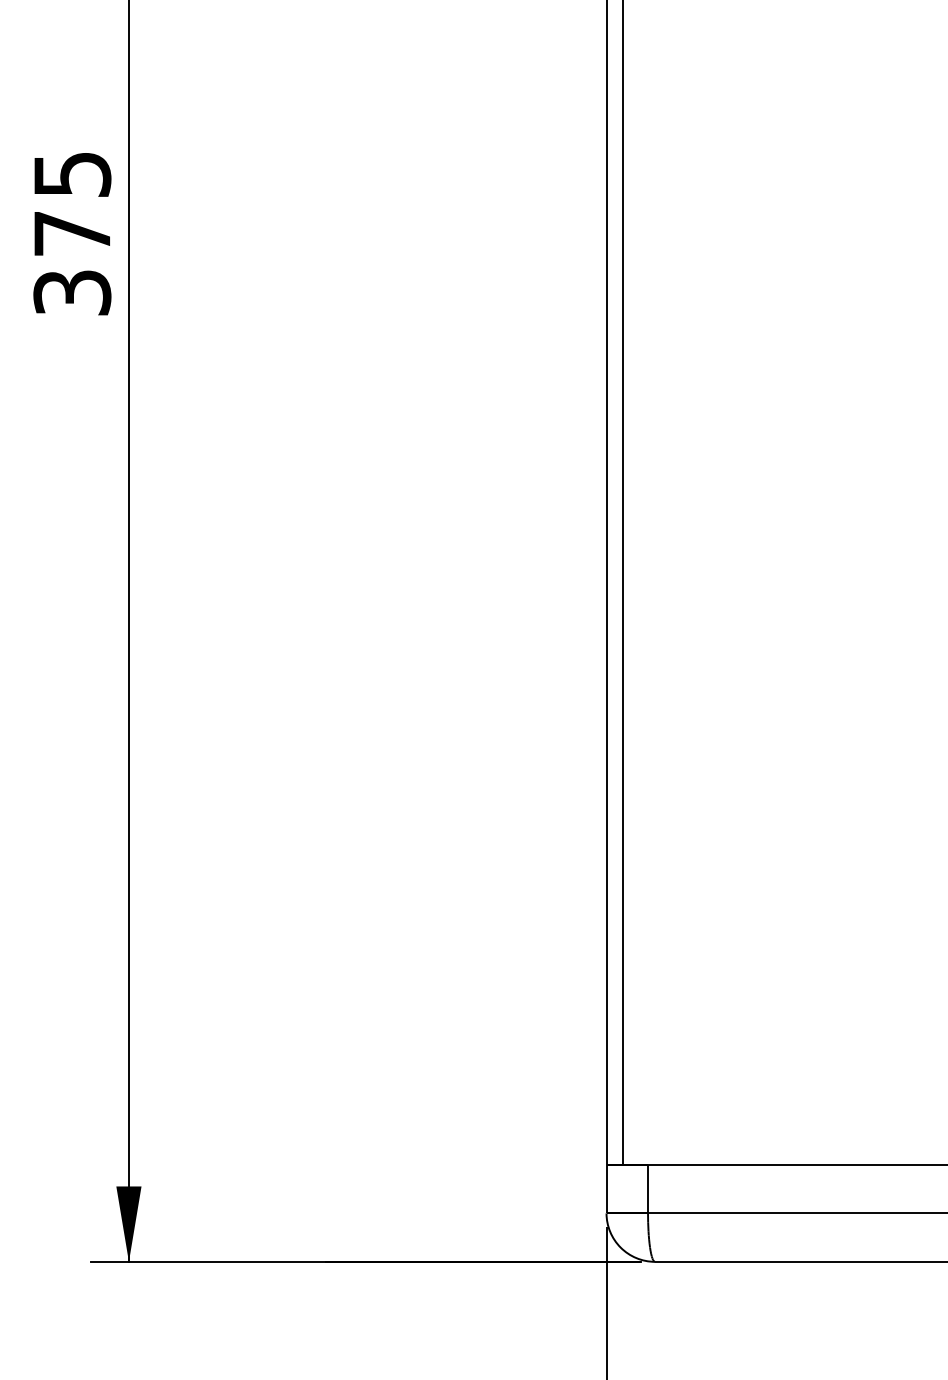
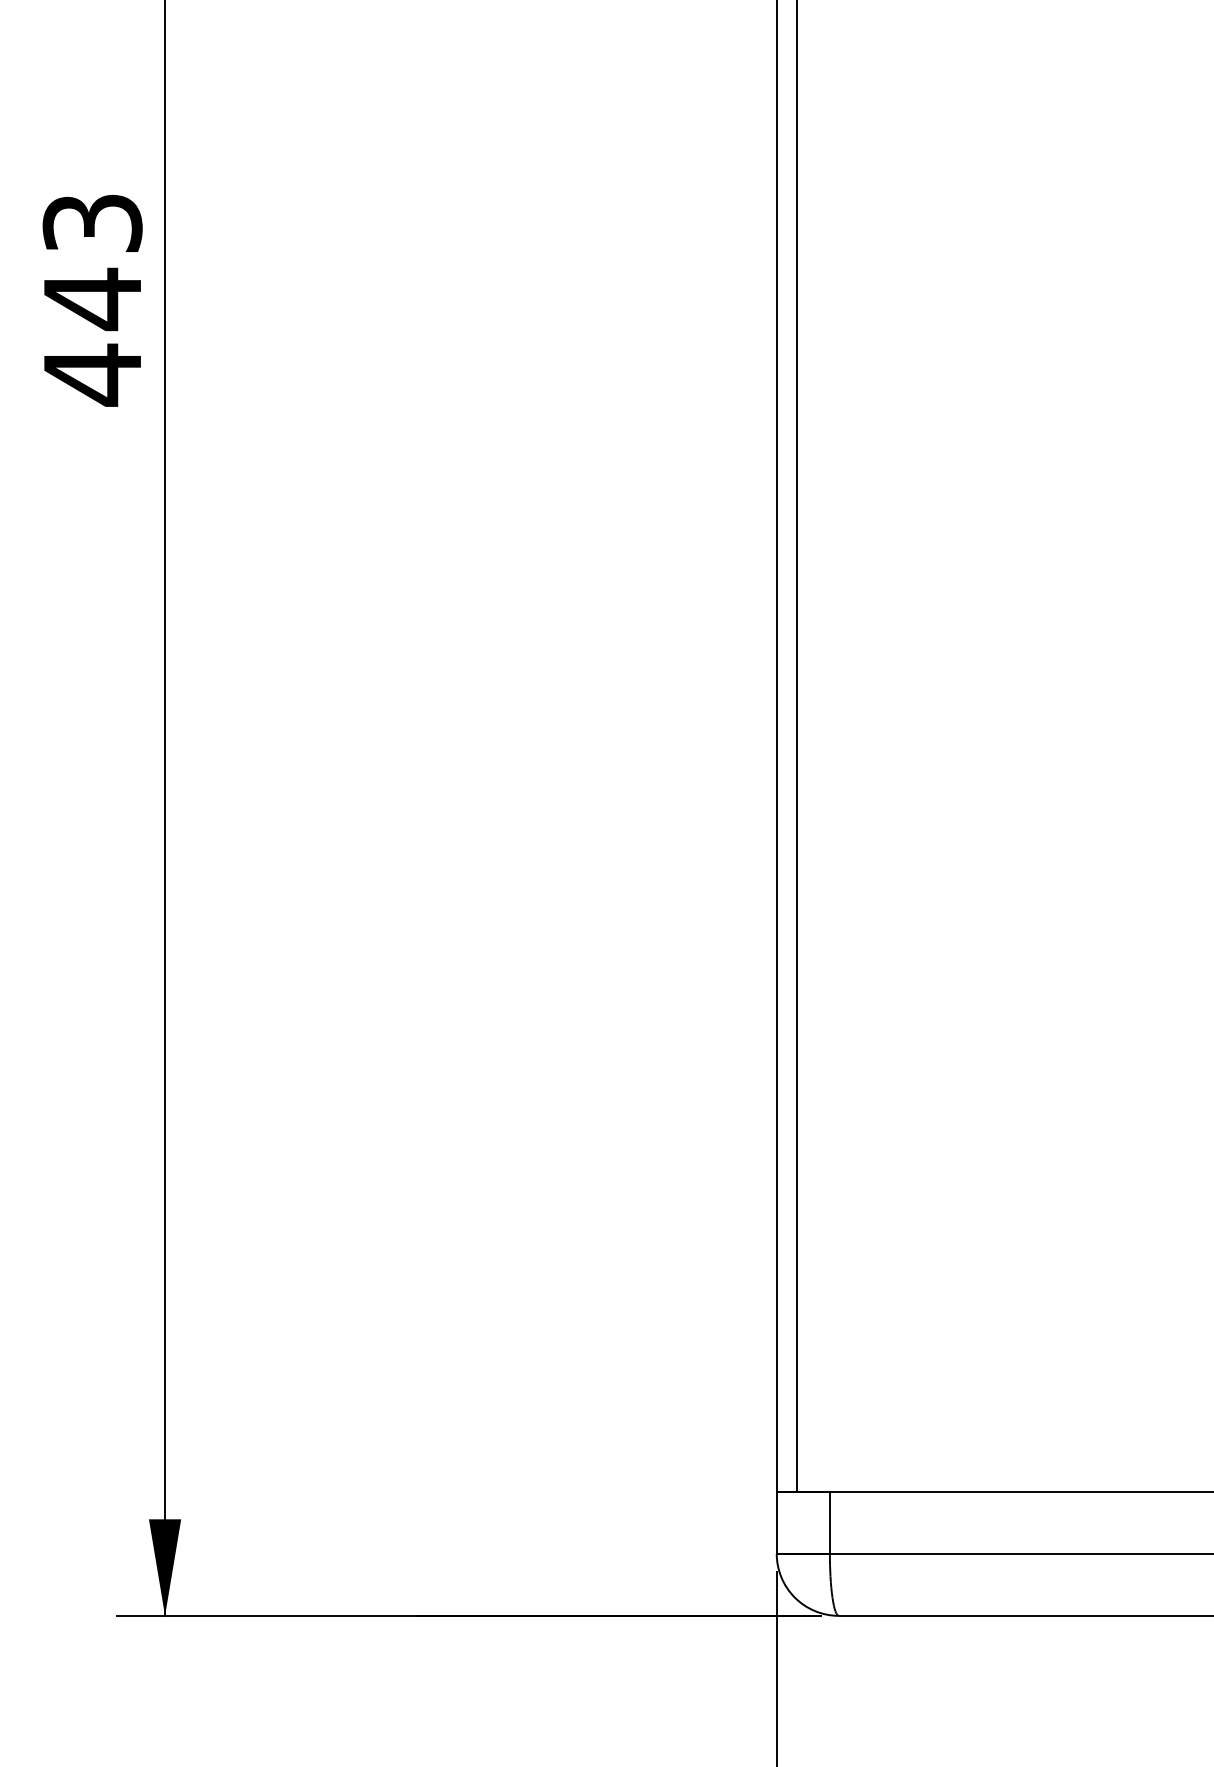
text: (72, 234) -> (92, 300), 375 -> 443

